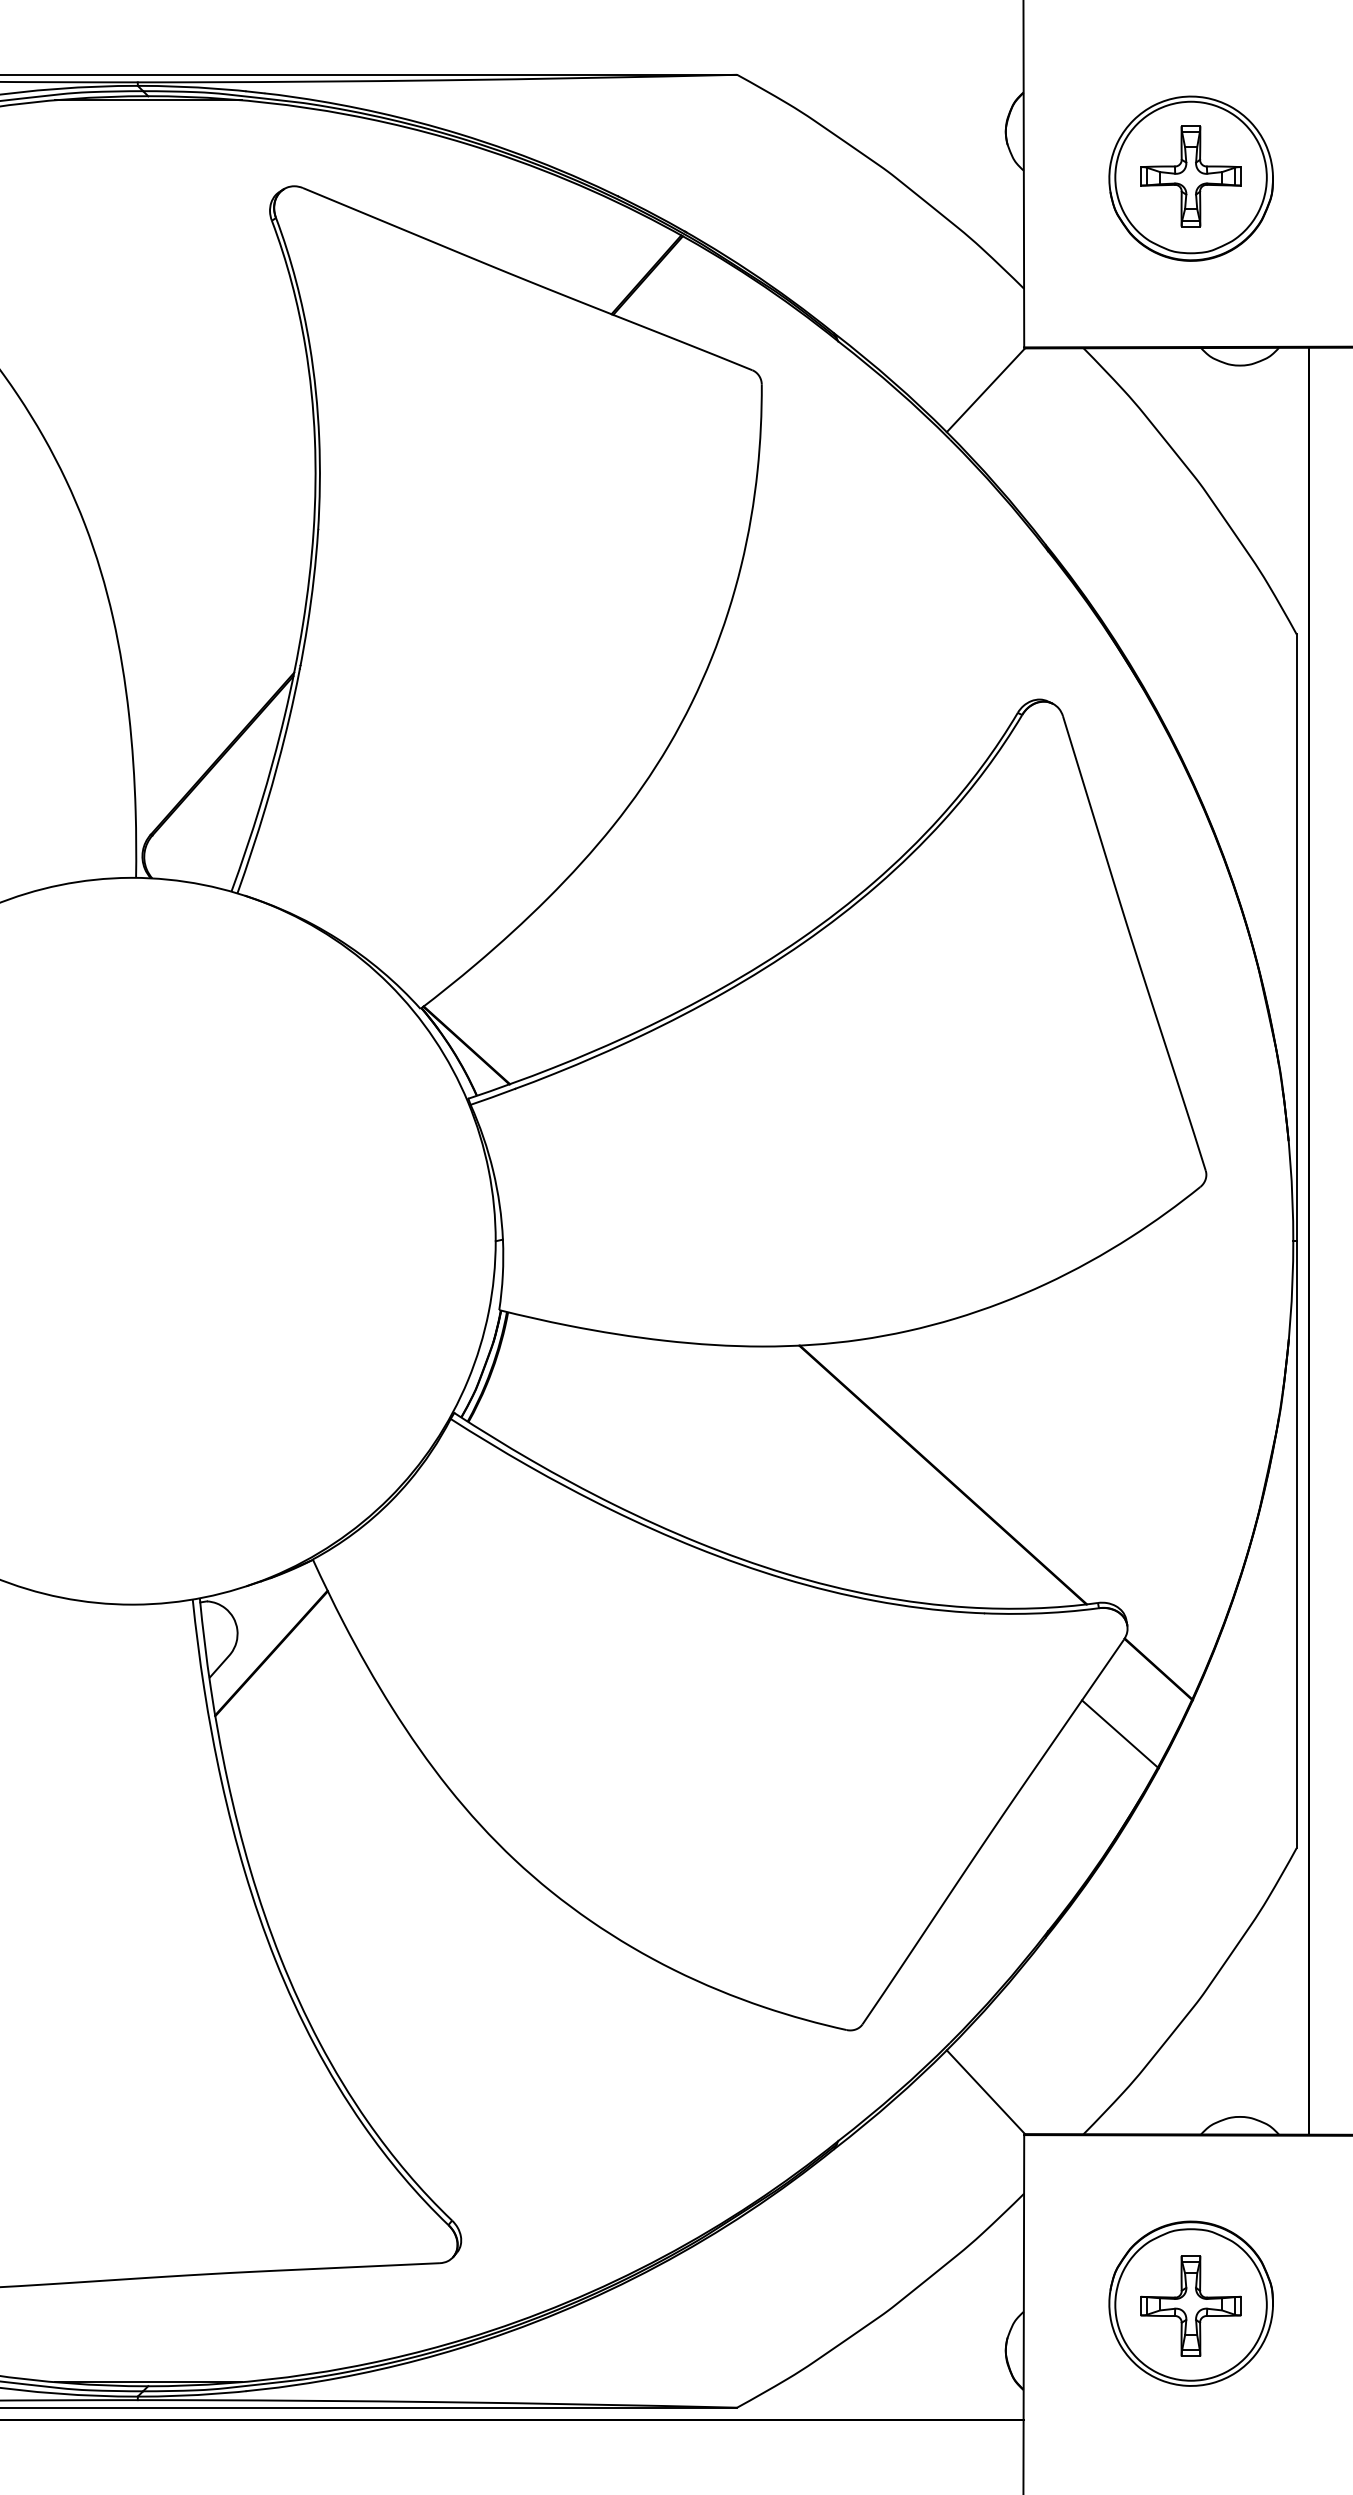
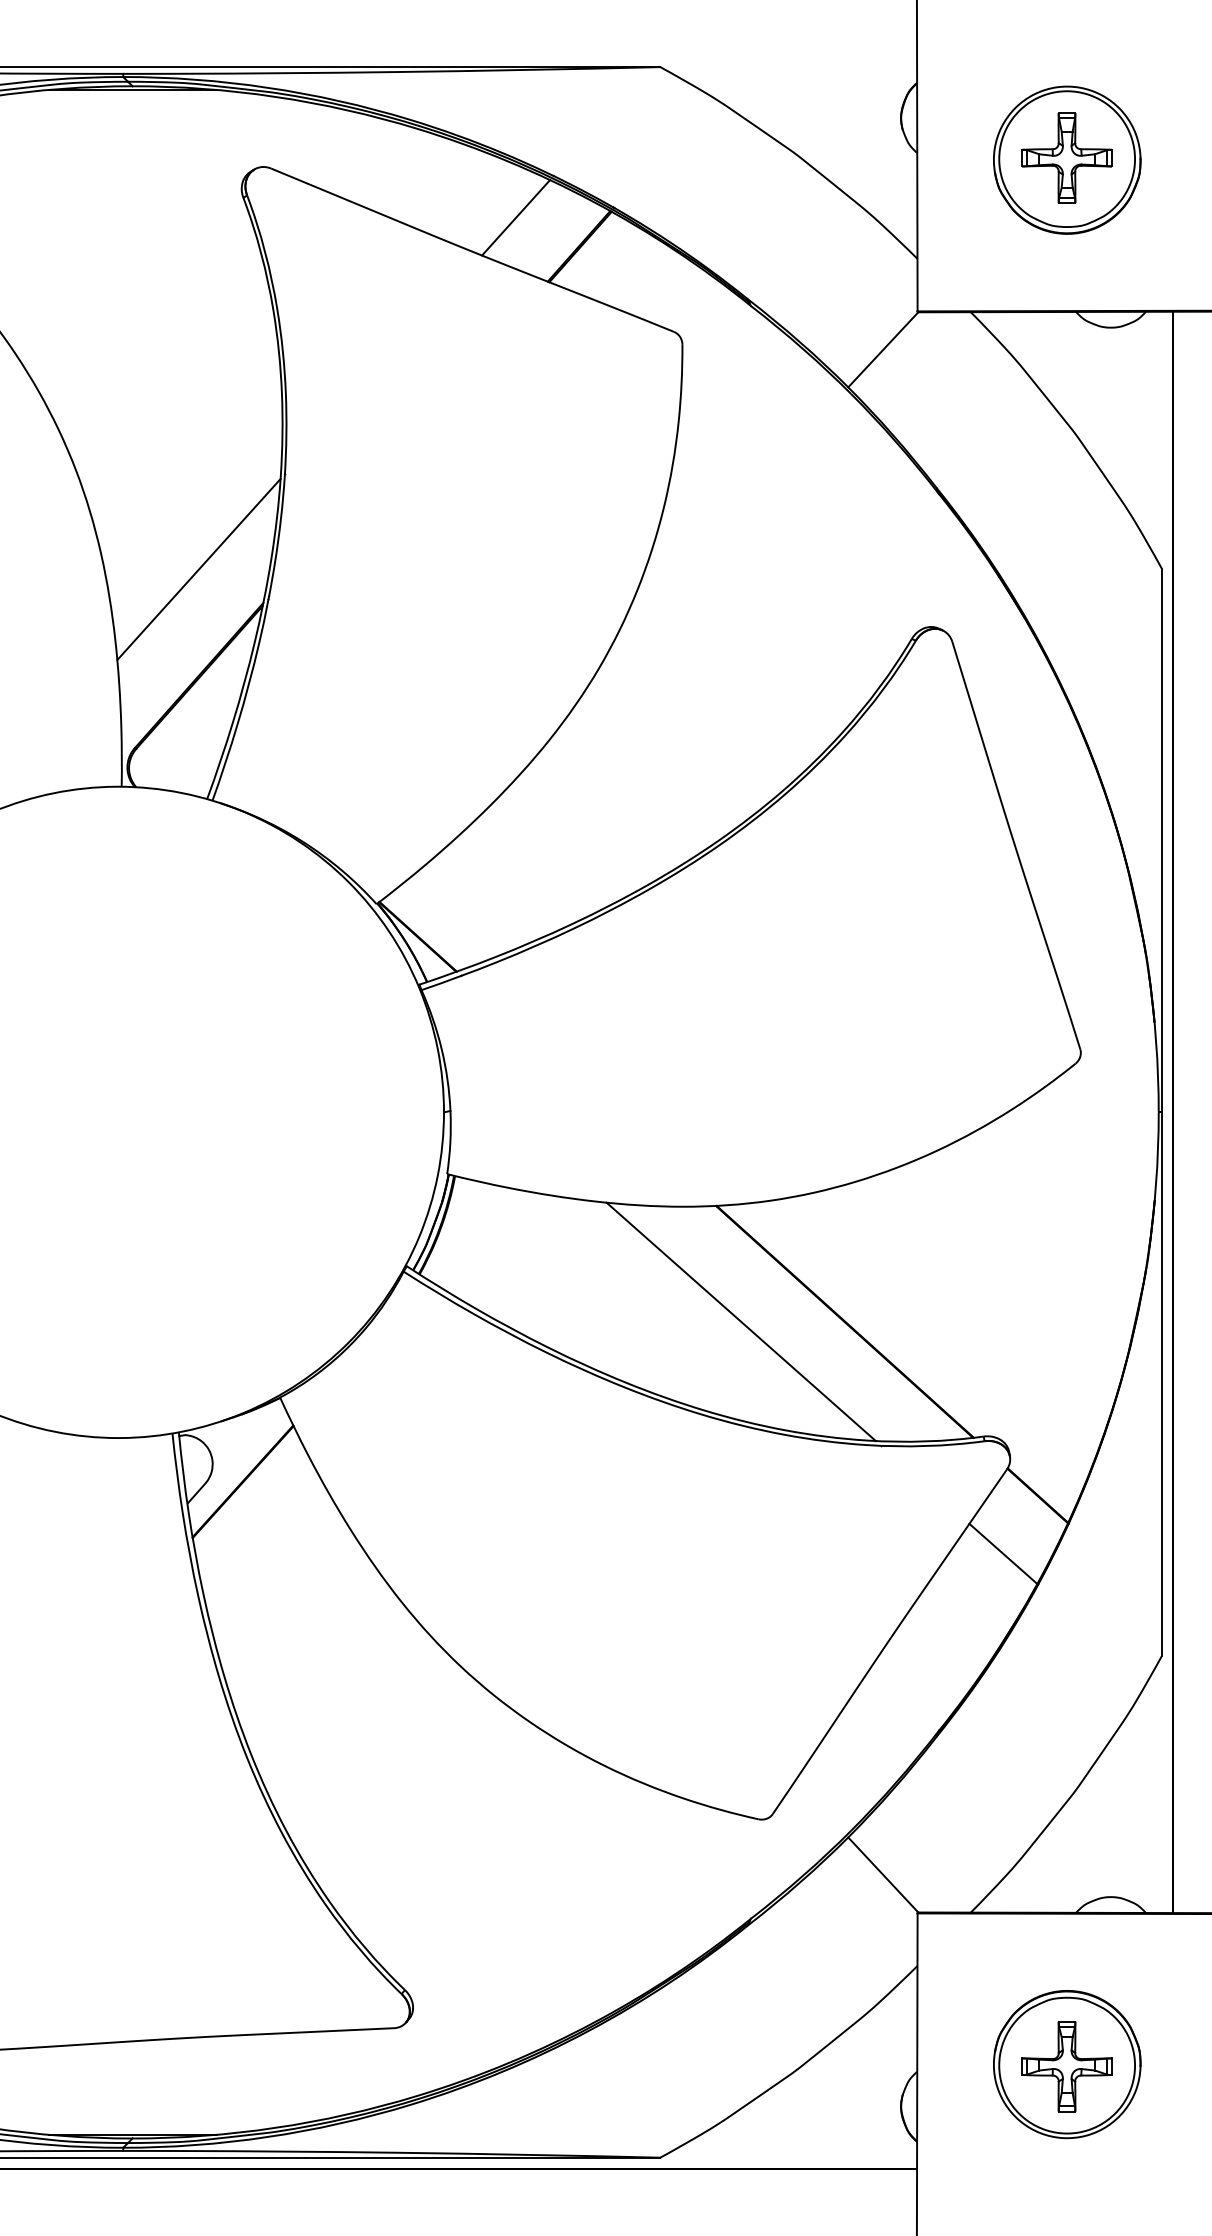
line: (576, 242) -> (516, 217), added
line: (221, 635) -> (198, 569), added
line: (826, 1474) -> (740, 1321), added

